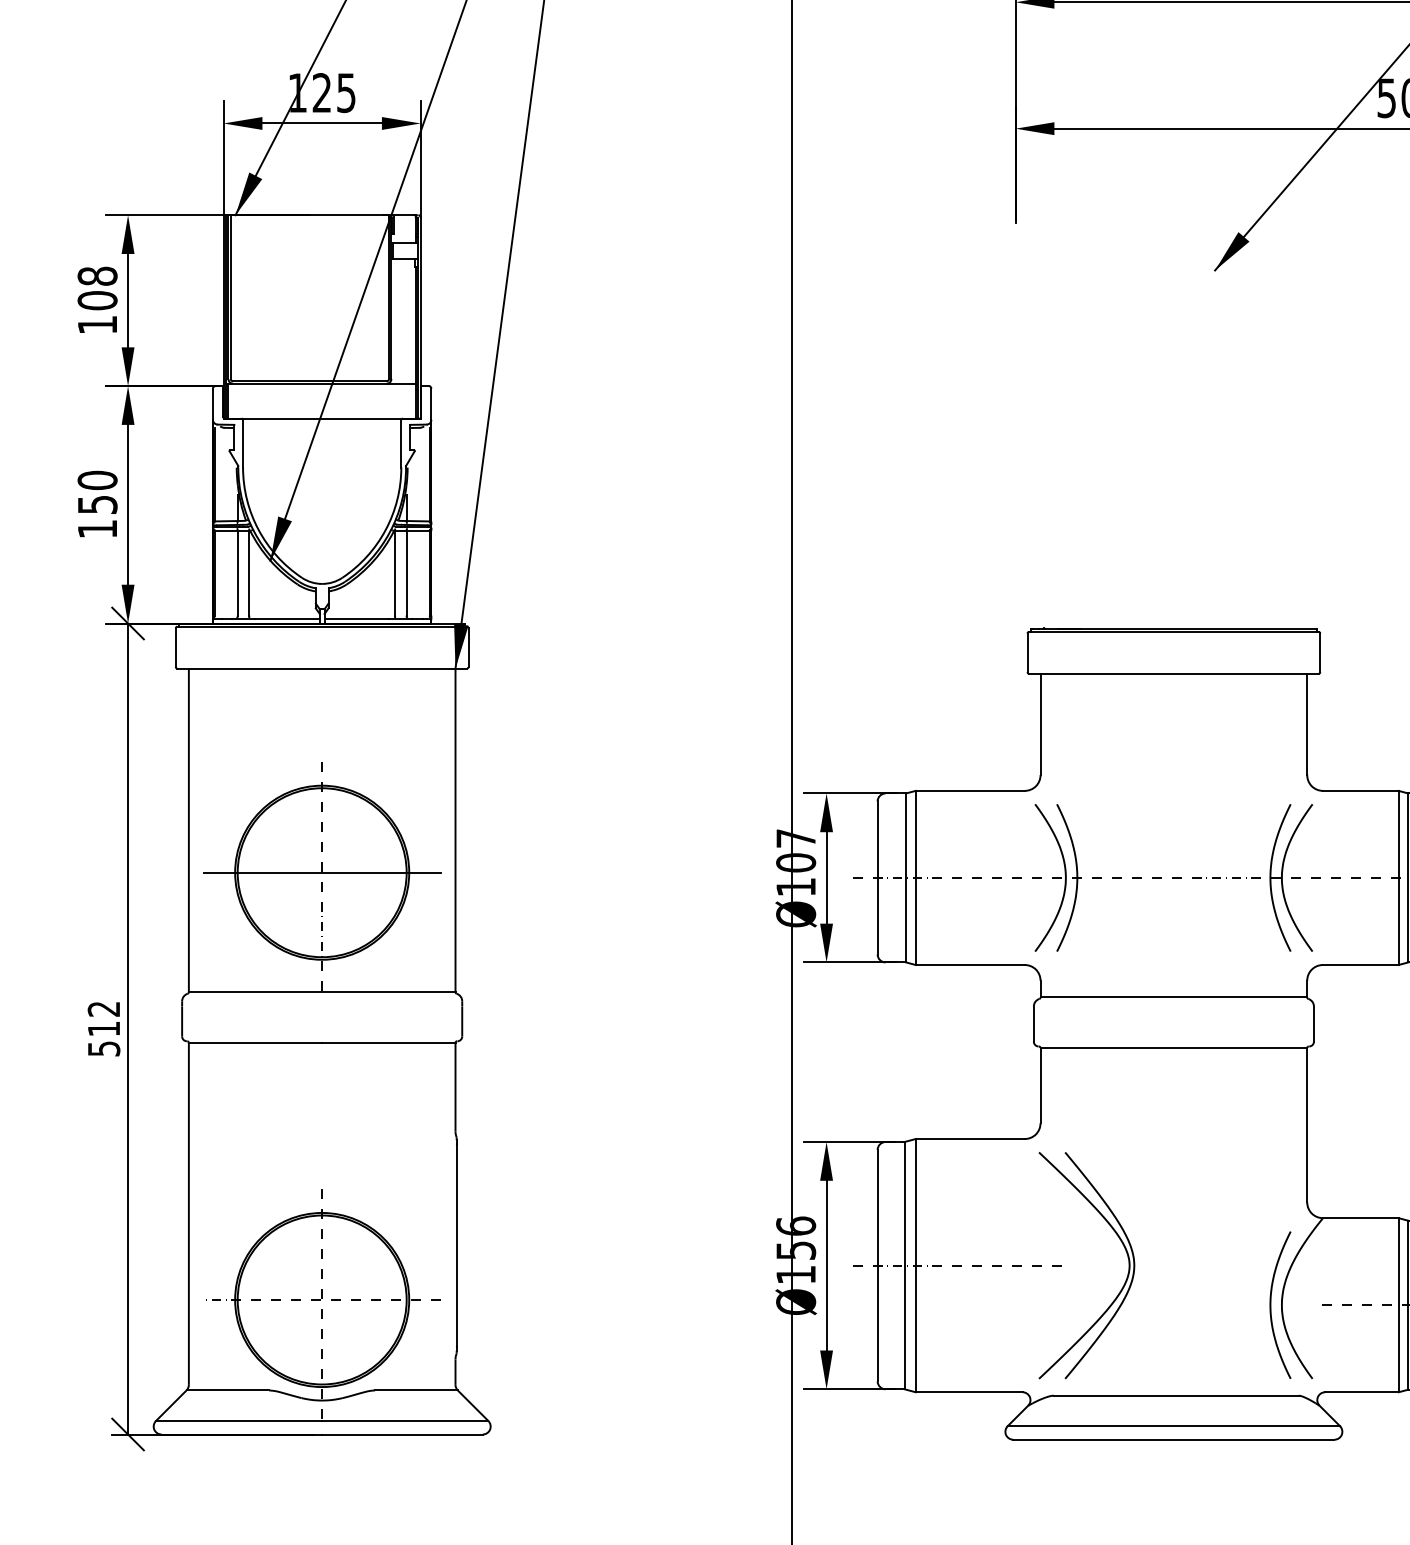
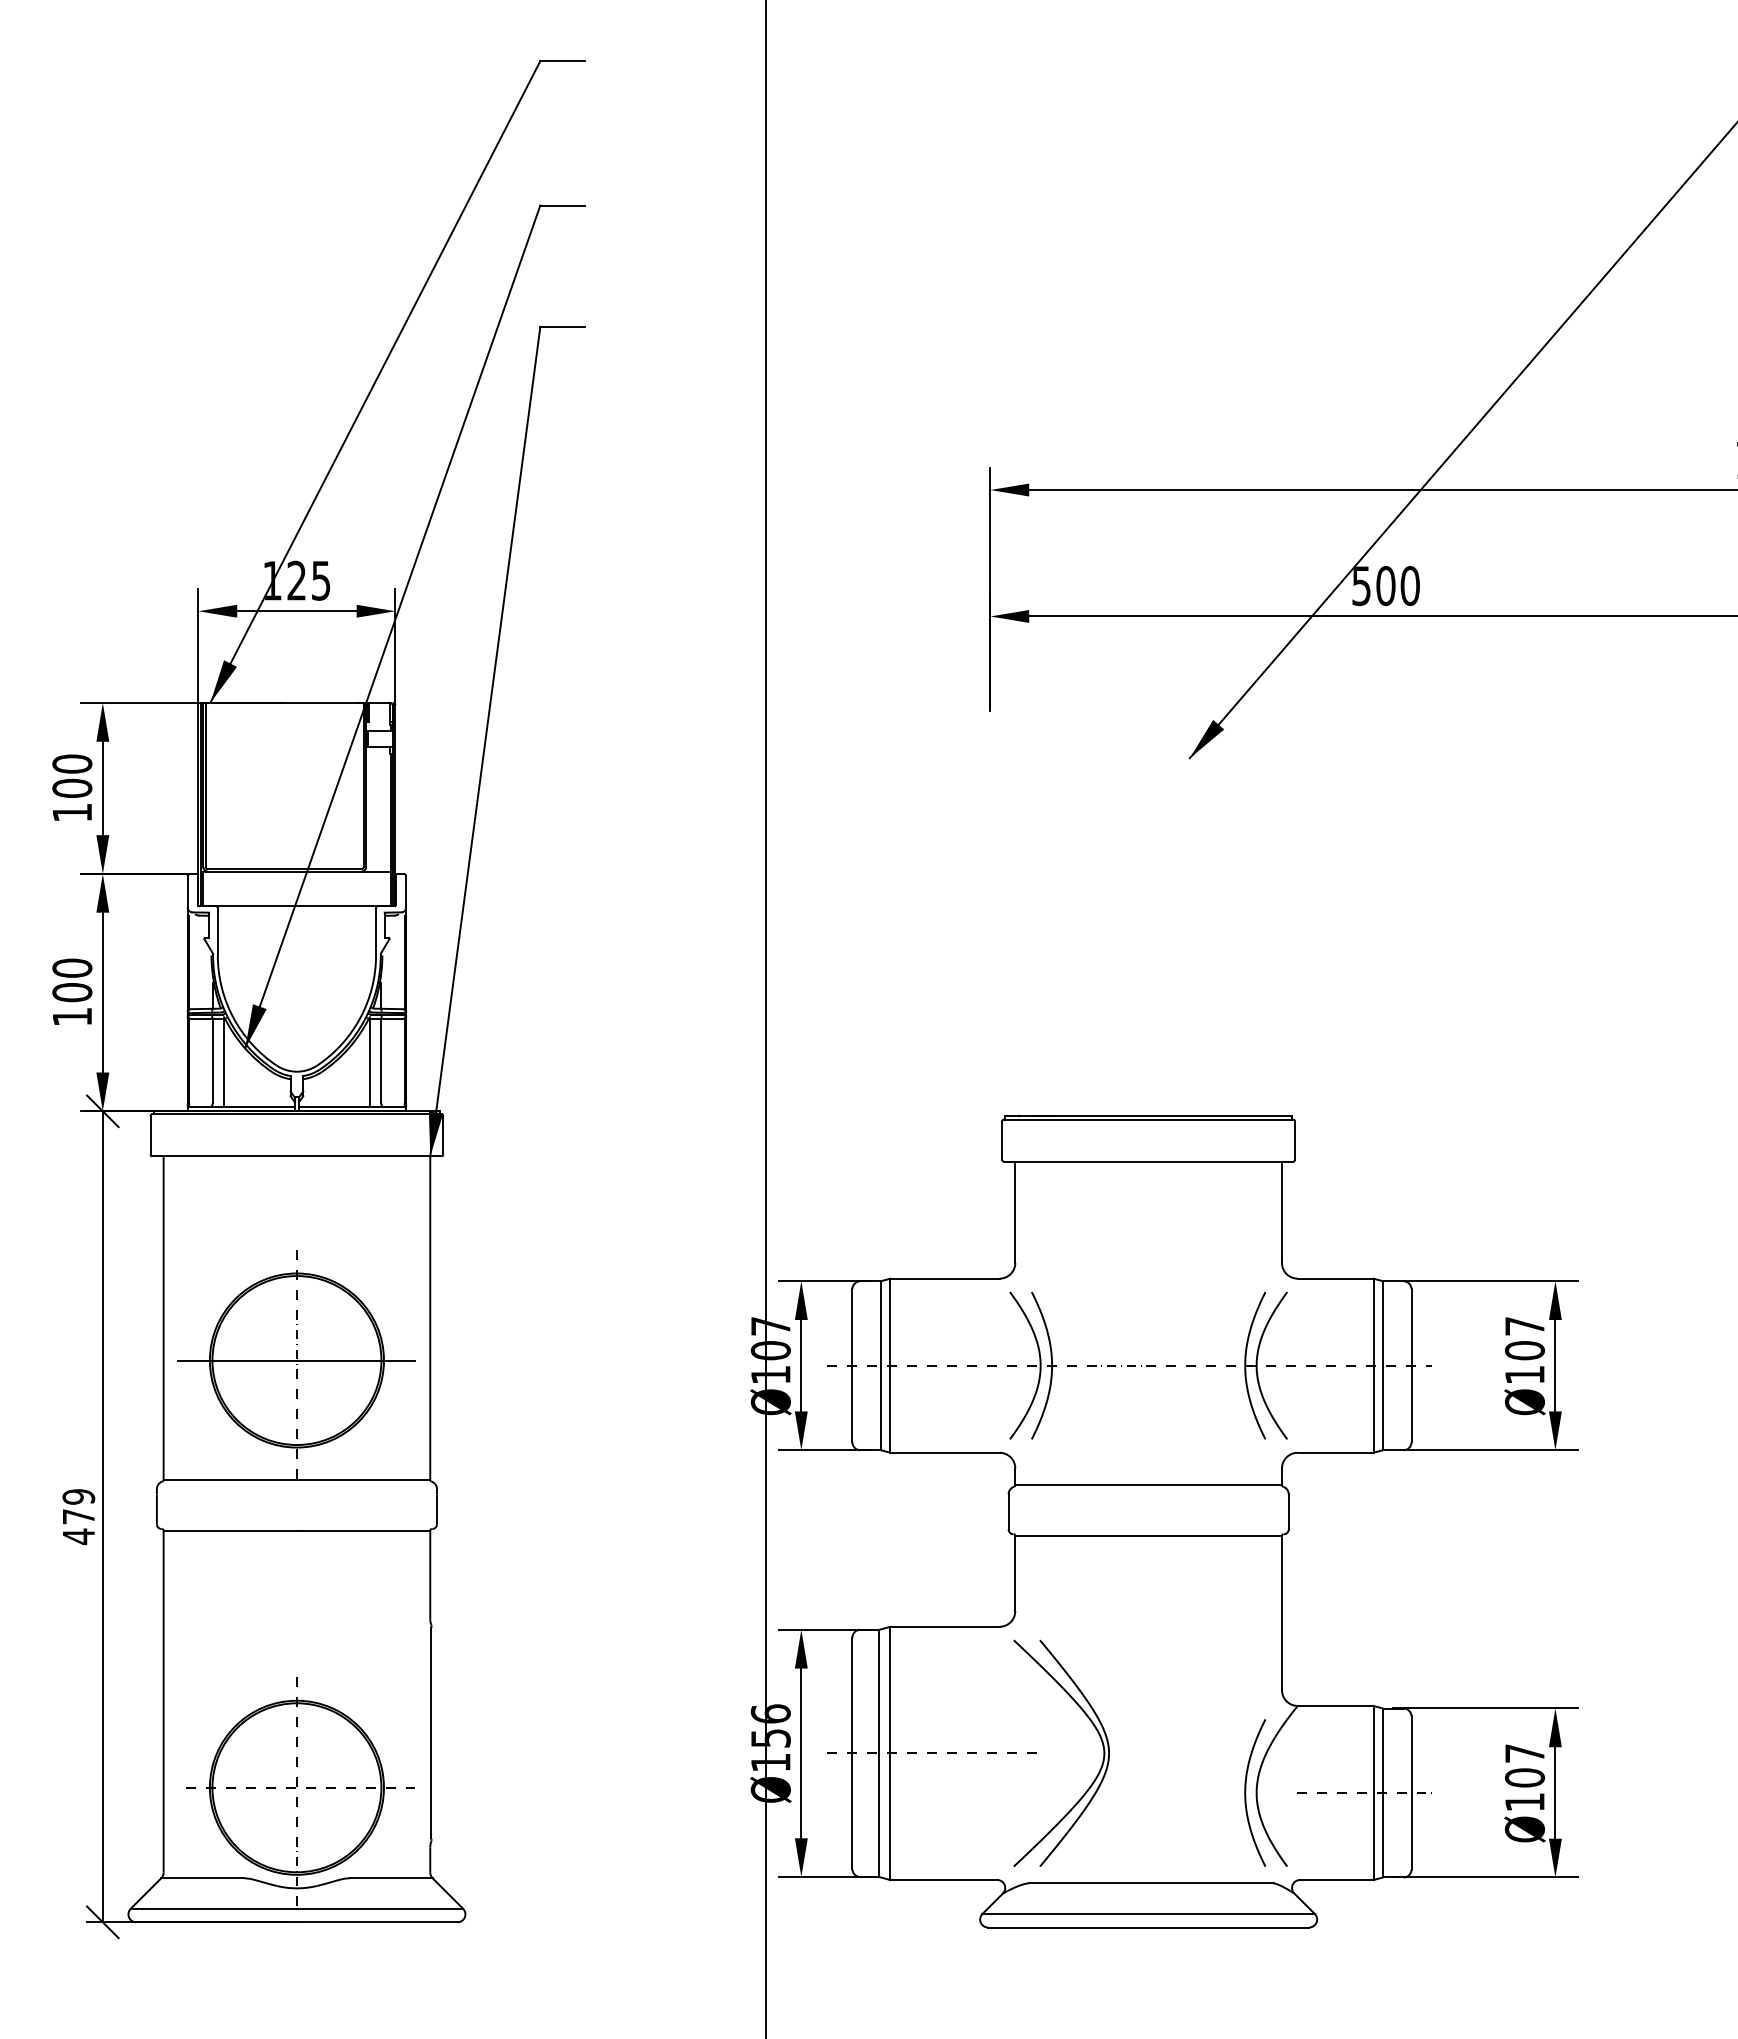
text: (97, 275) -> (72, 763), 108 -> 100
text: (97, 504) -> (72, 992), 150 -> 100
text: (103, 1028) -> (78, 1516), 512 -> 479

